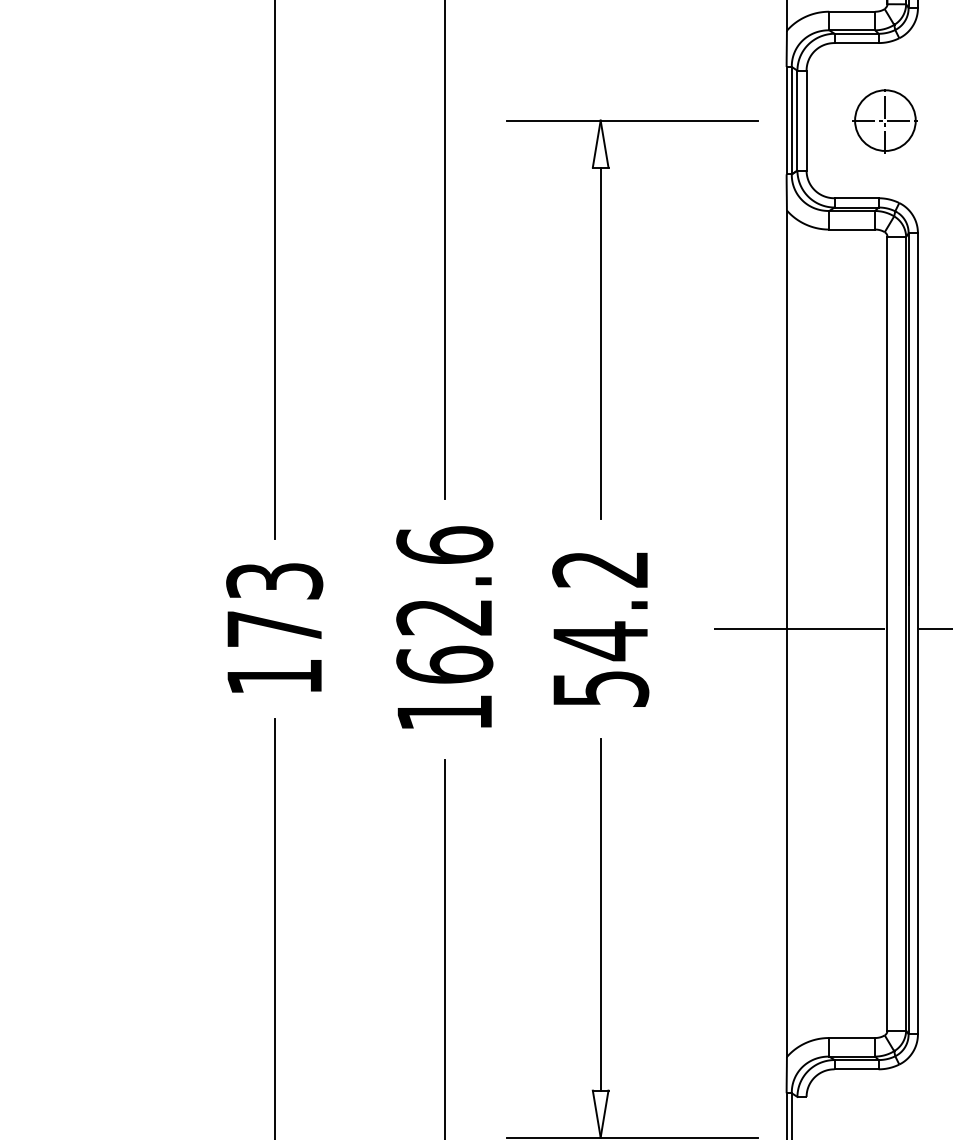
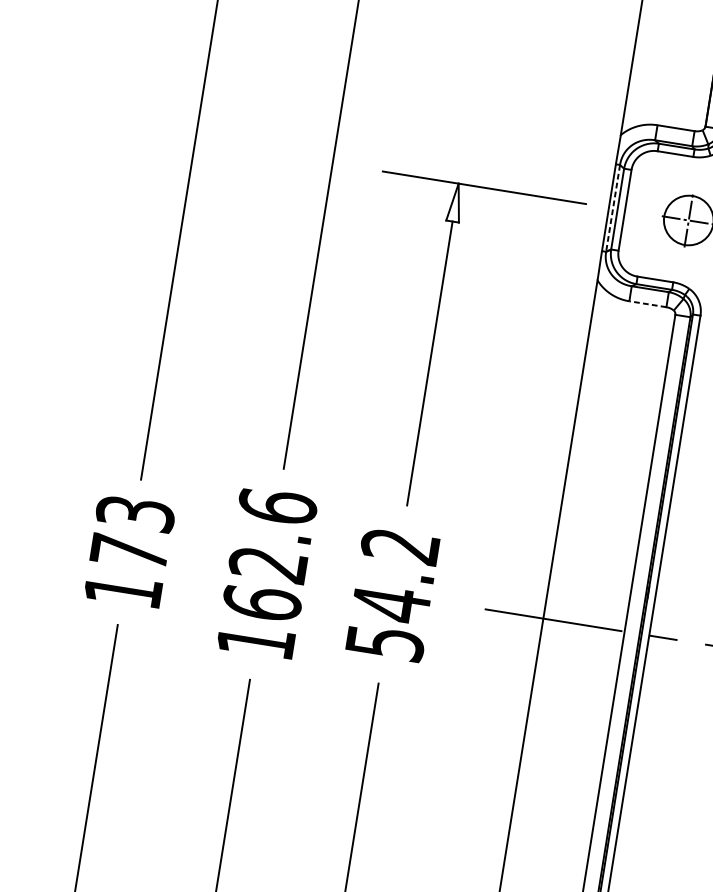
line: (791, 120) -> (612, 208), solid -> dashed
line: (852, 229) -> (648, 304), solid -> dashed

